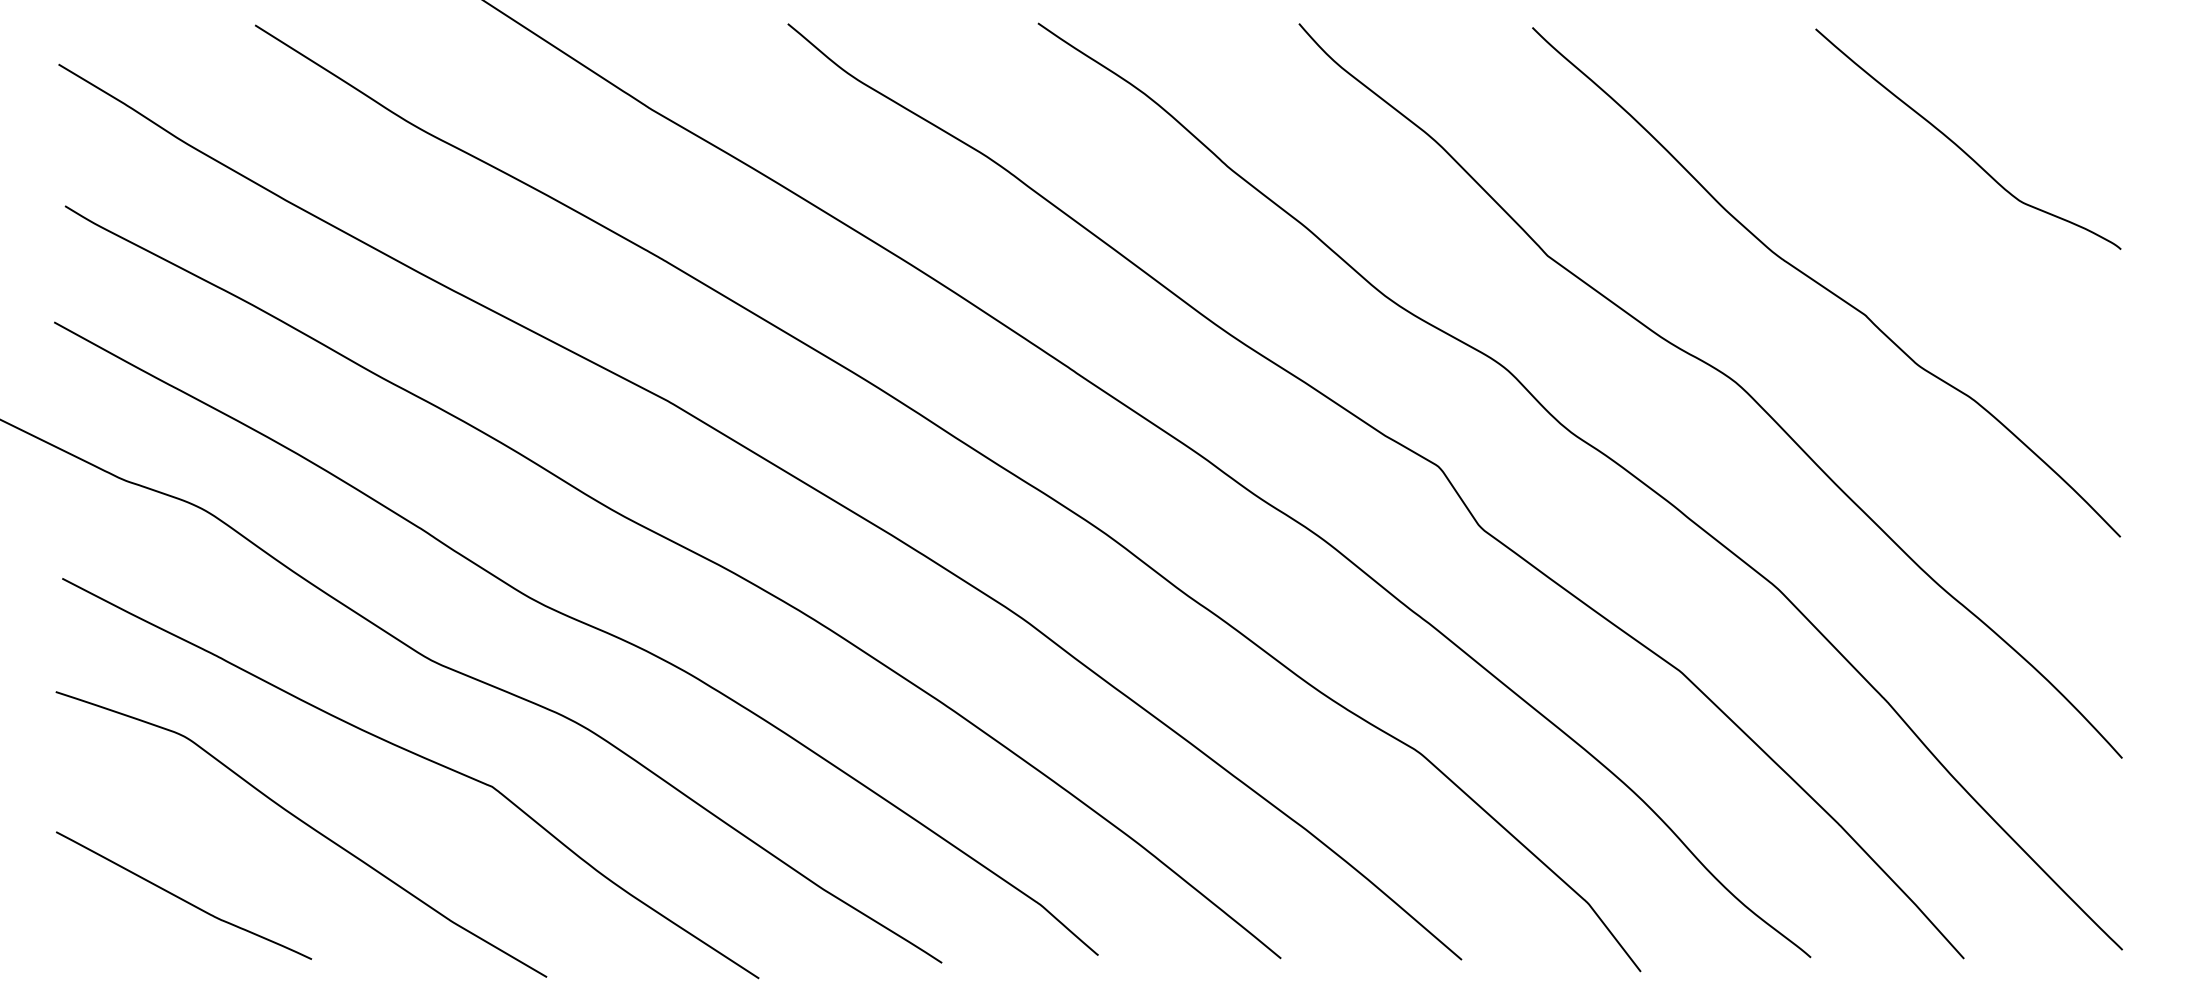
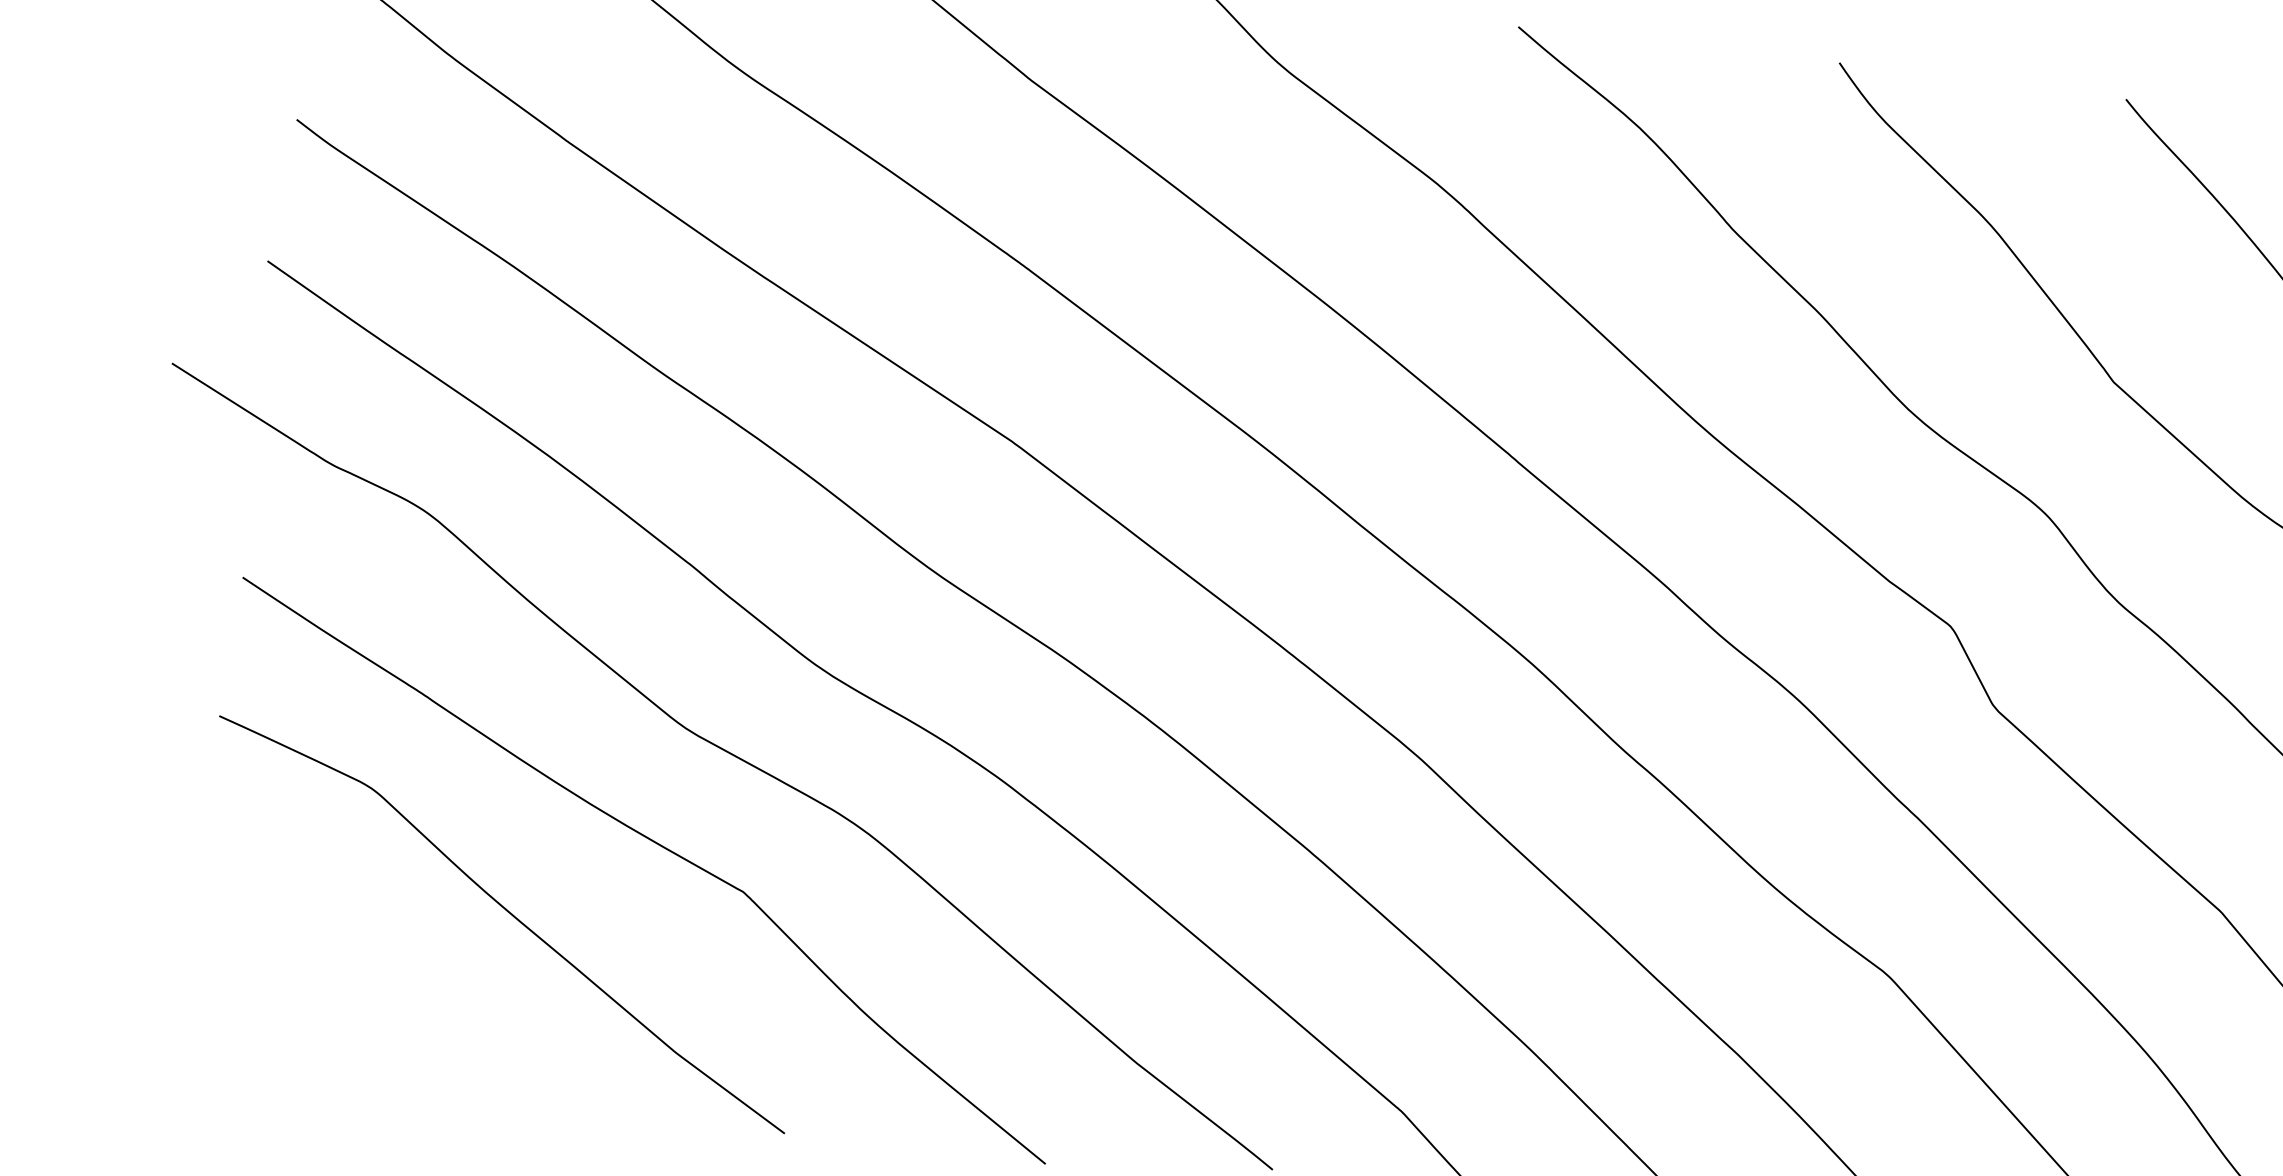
curve: (182, 898) -> (347, 987), removed

